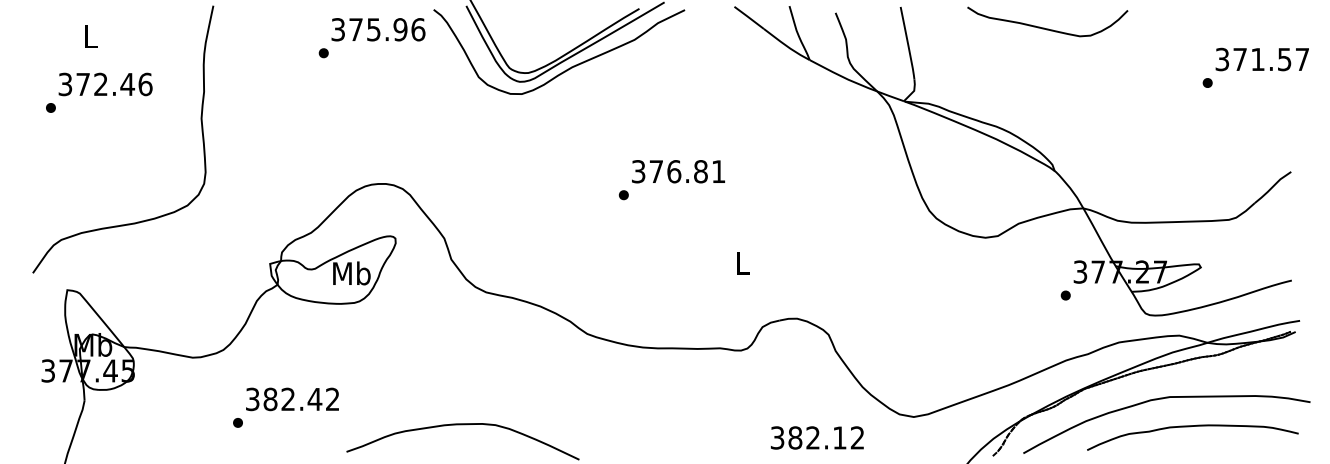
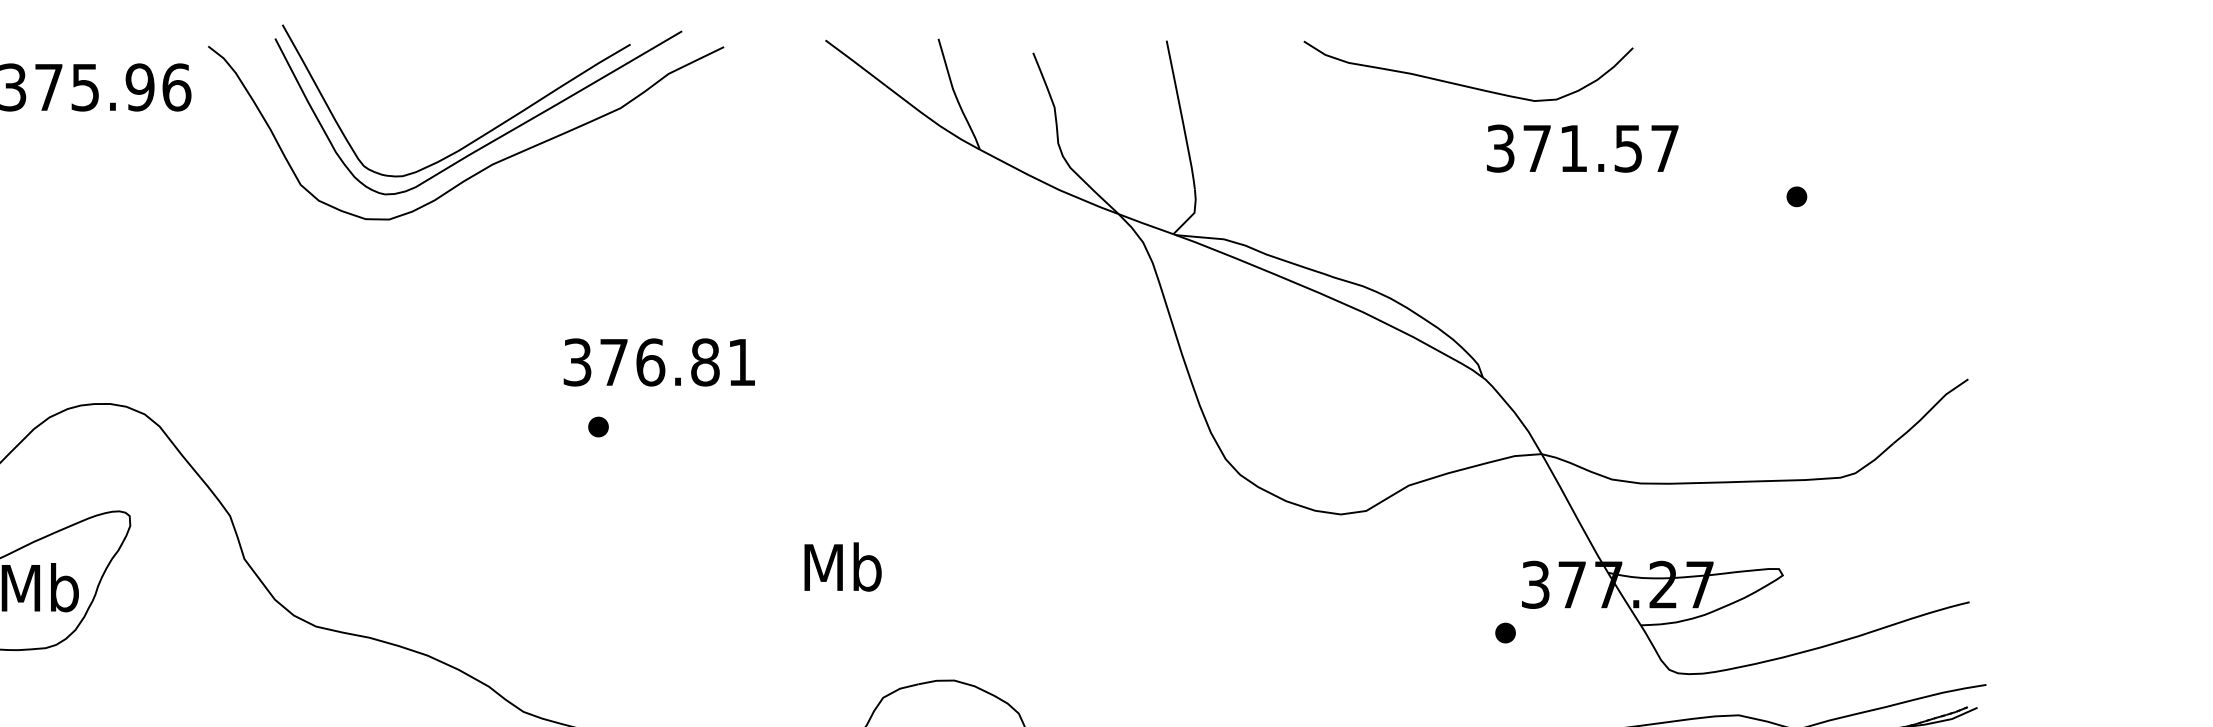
text: (1261, 59) -> (1580, 148), moved
text: (678, 171) -> (659, 361), moved
text: (742, 263) -> (842, 567), L -> Mb

